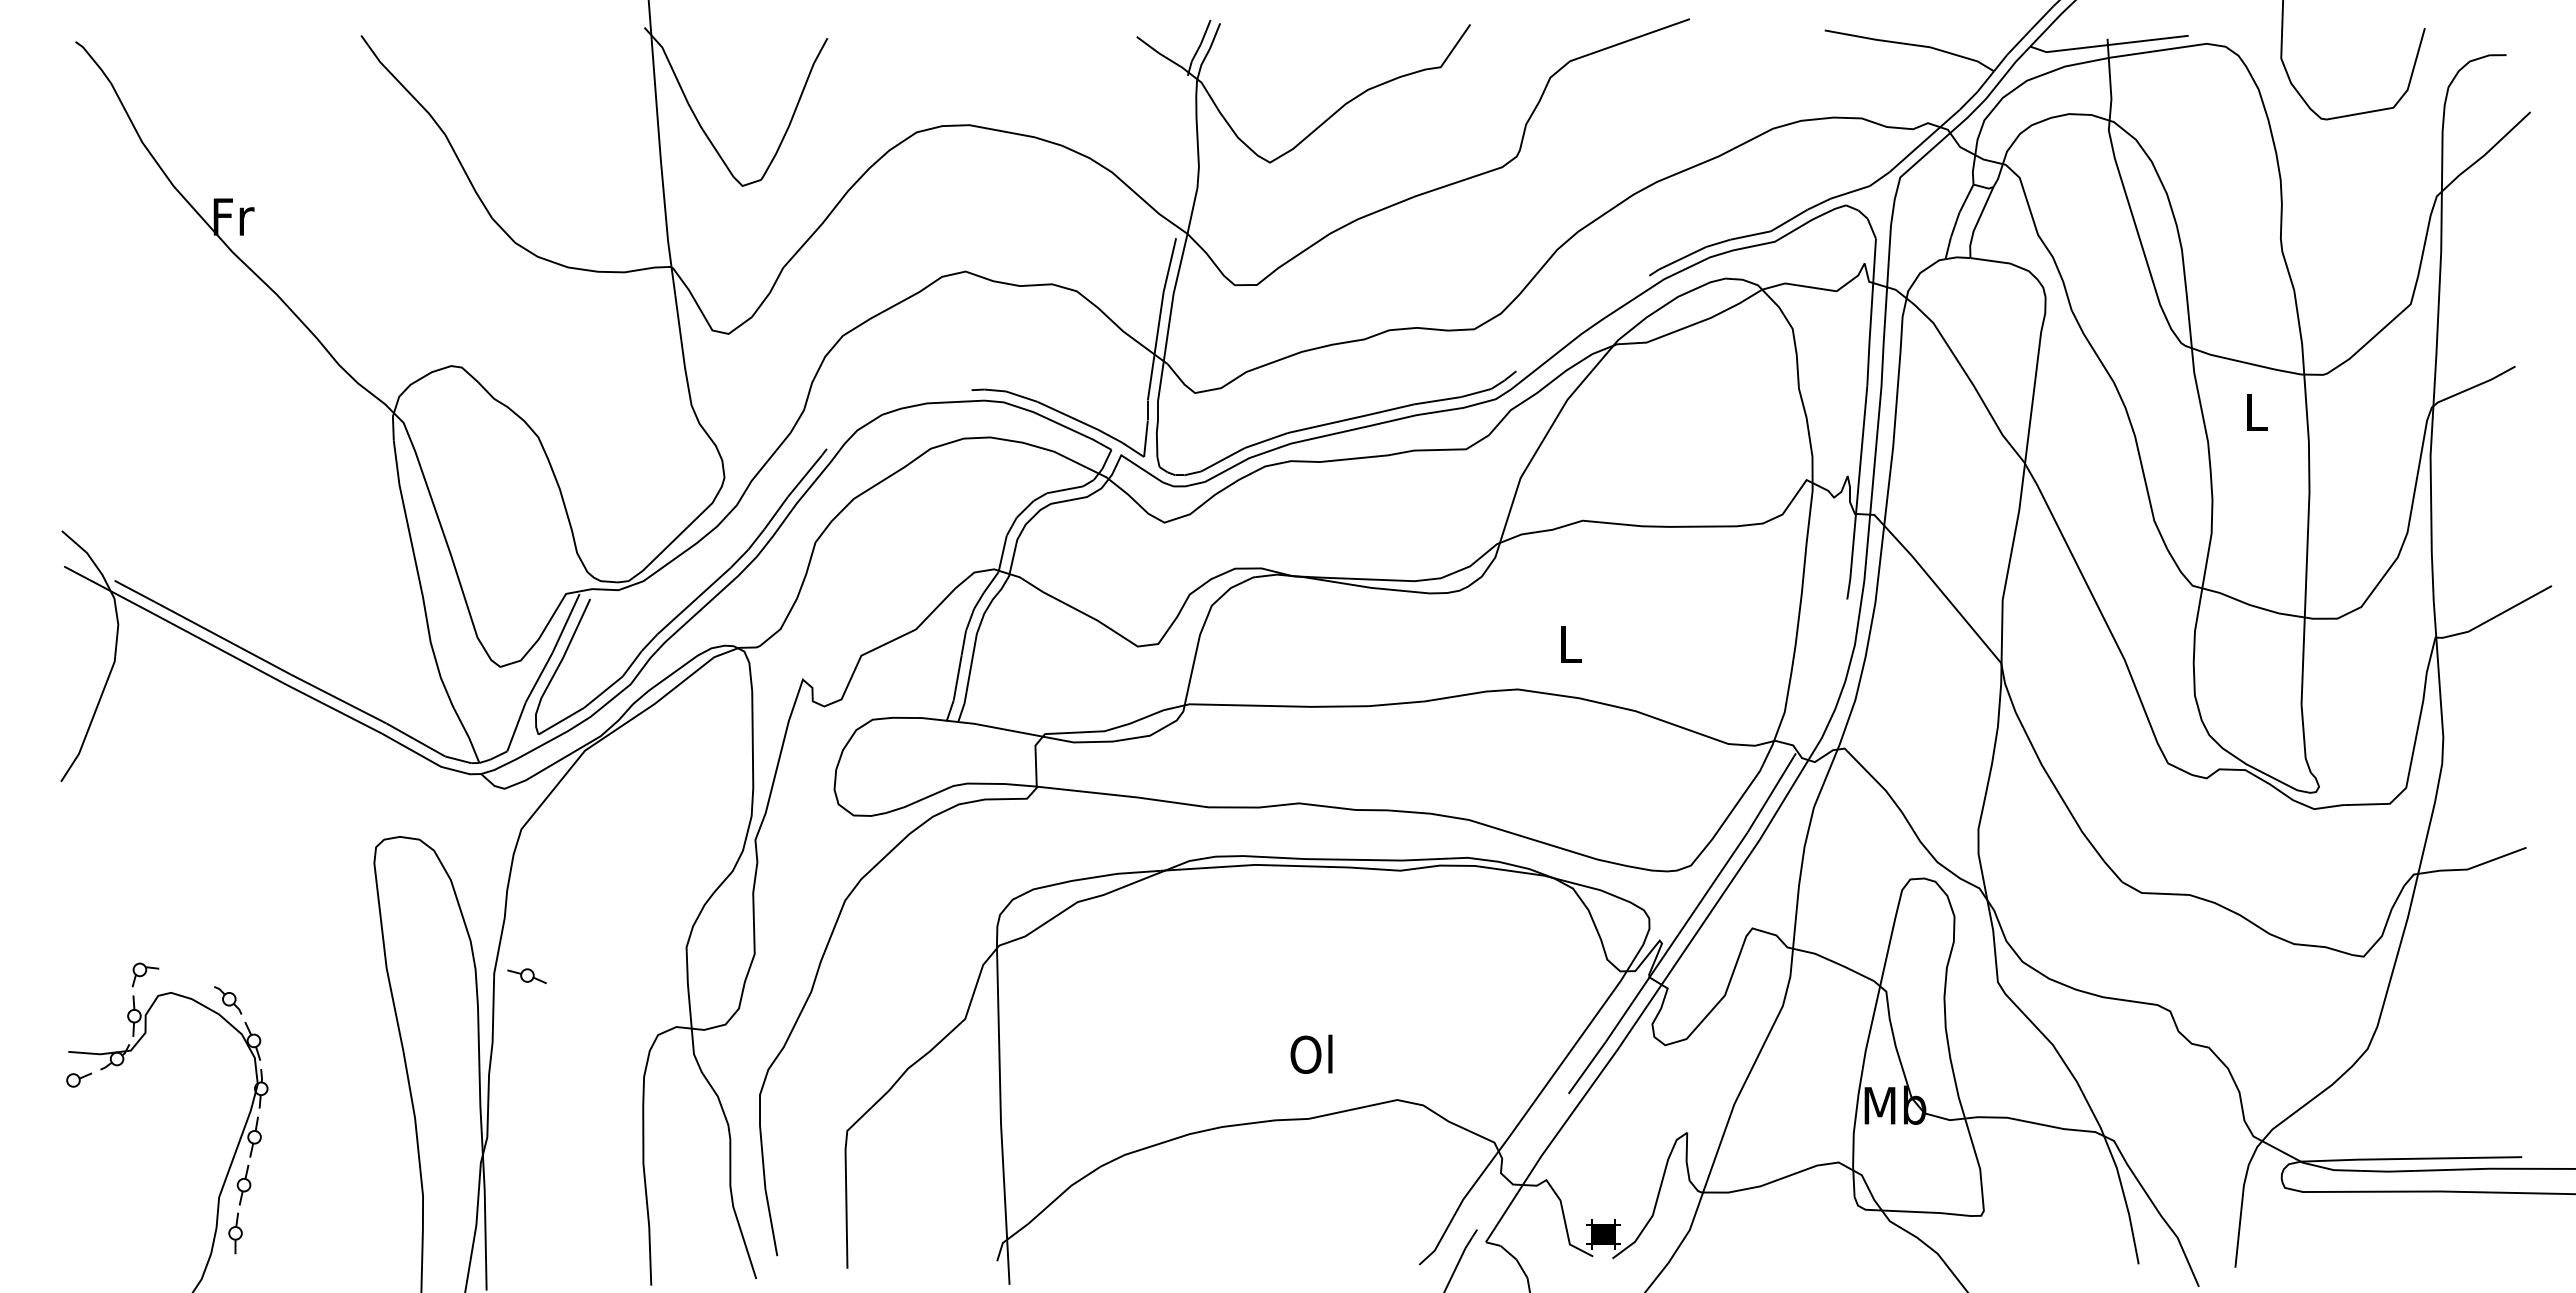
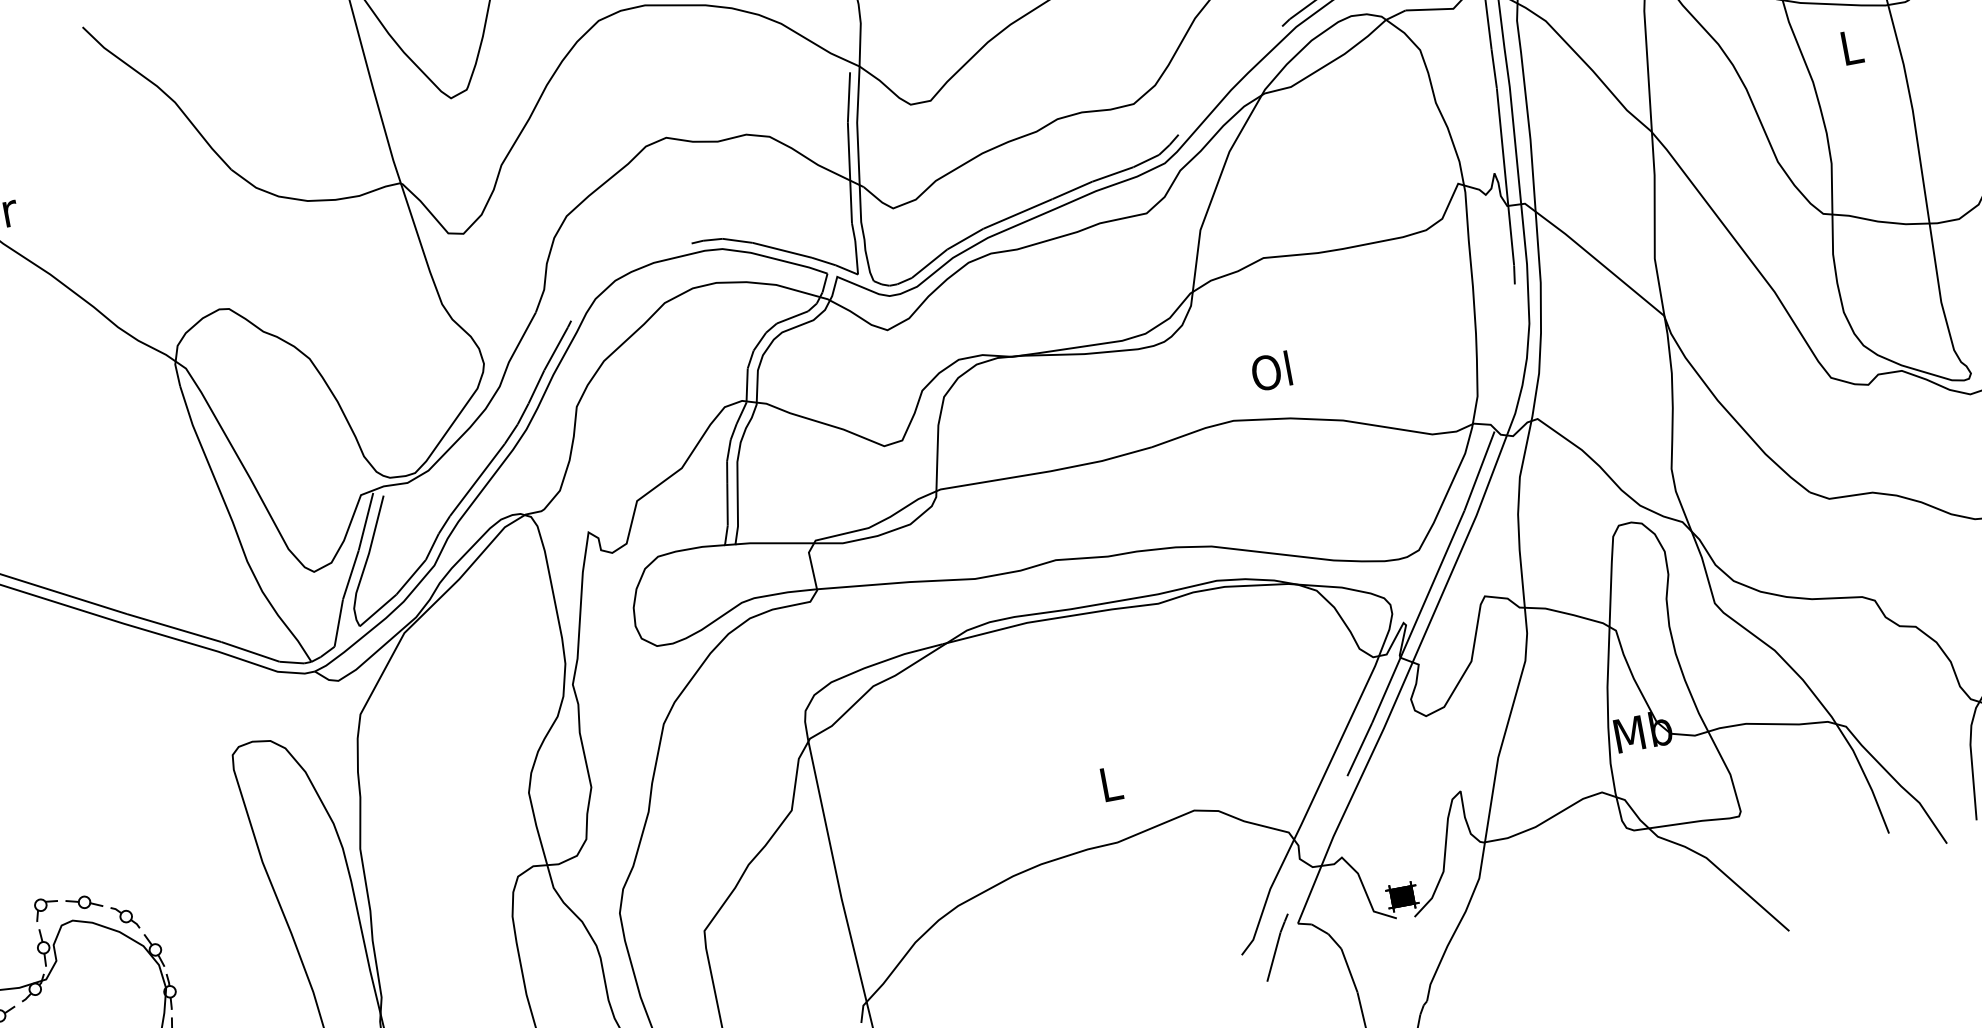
text: (1568, 643) -> (1271, 370), L -> Ol
part: (526, 975) -> (83, 902), moved
text: (1311, 1053) -> (1109, 783), Ol -> L

